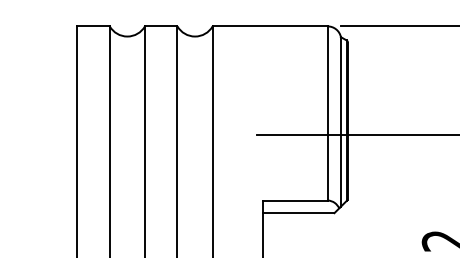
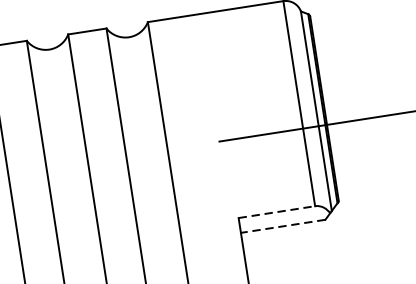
line: (295, 200) -> (277, 212), solid -> dashed
line: (298, 213) -> (283, 226), solid -> dashed

